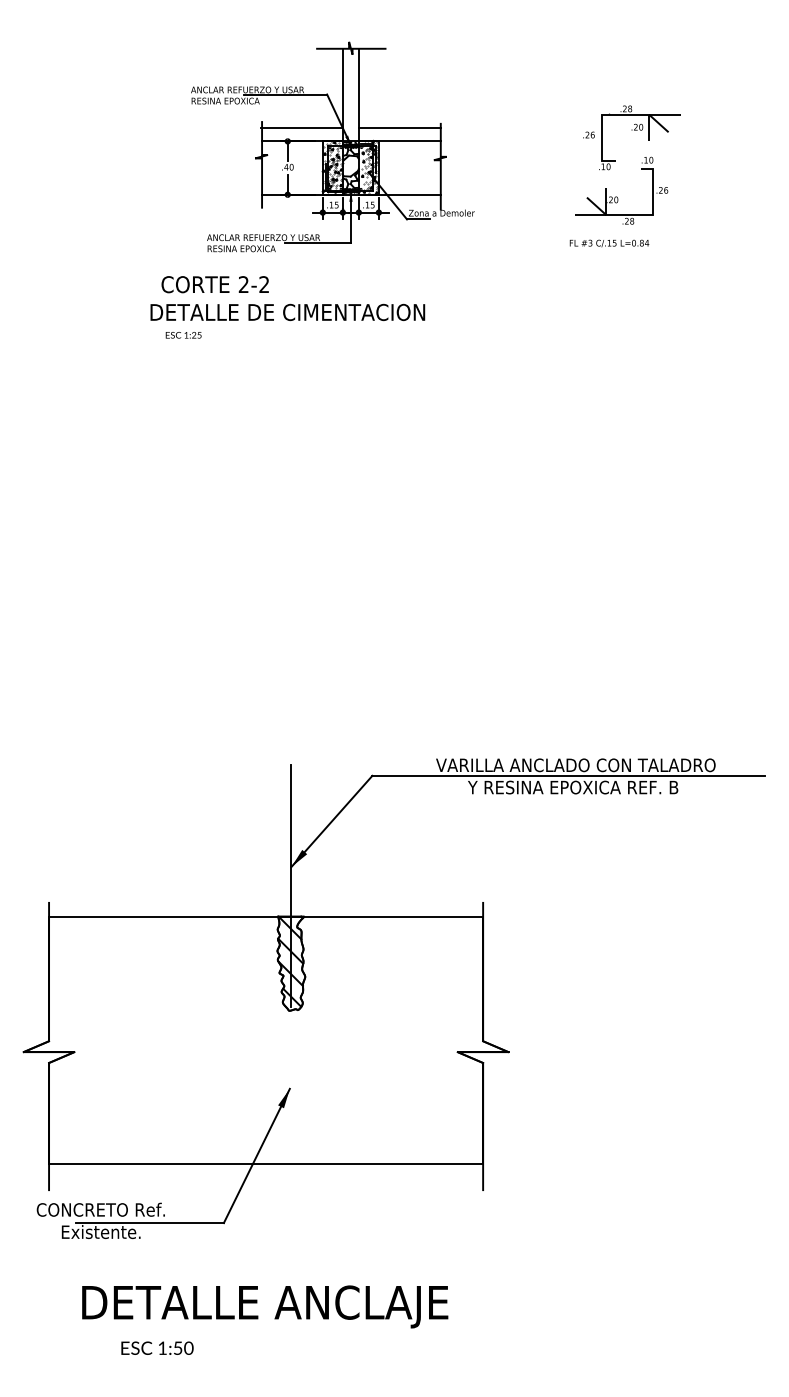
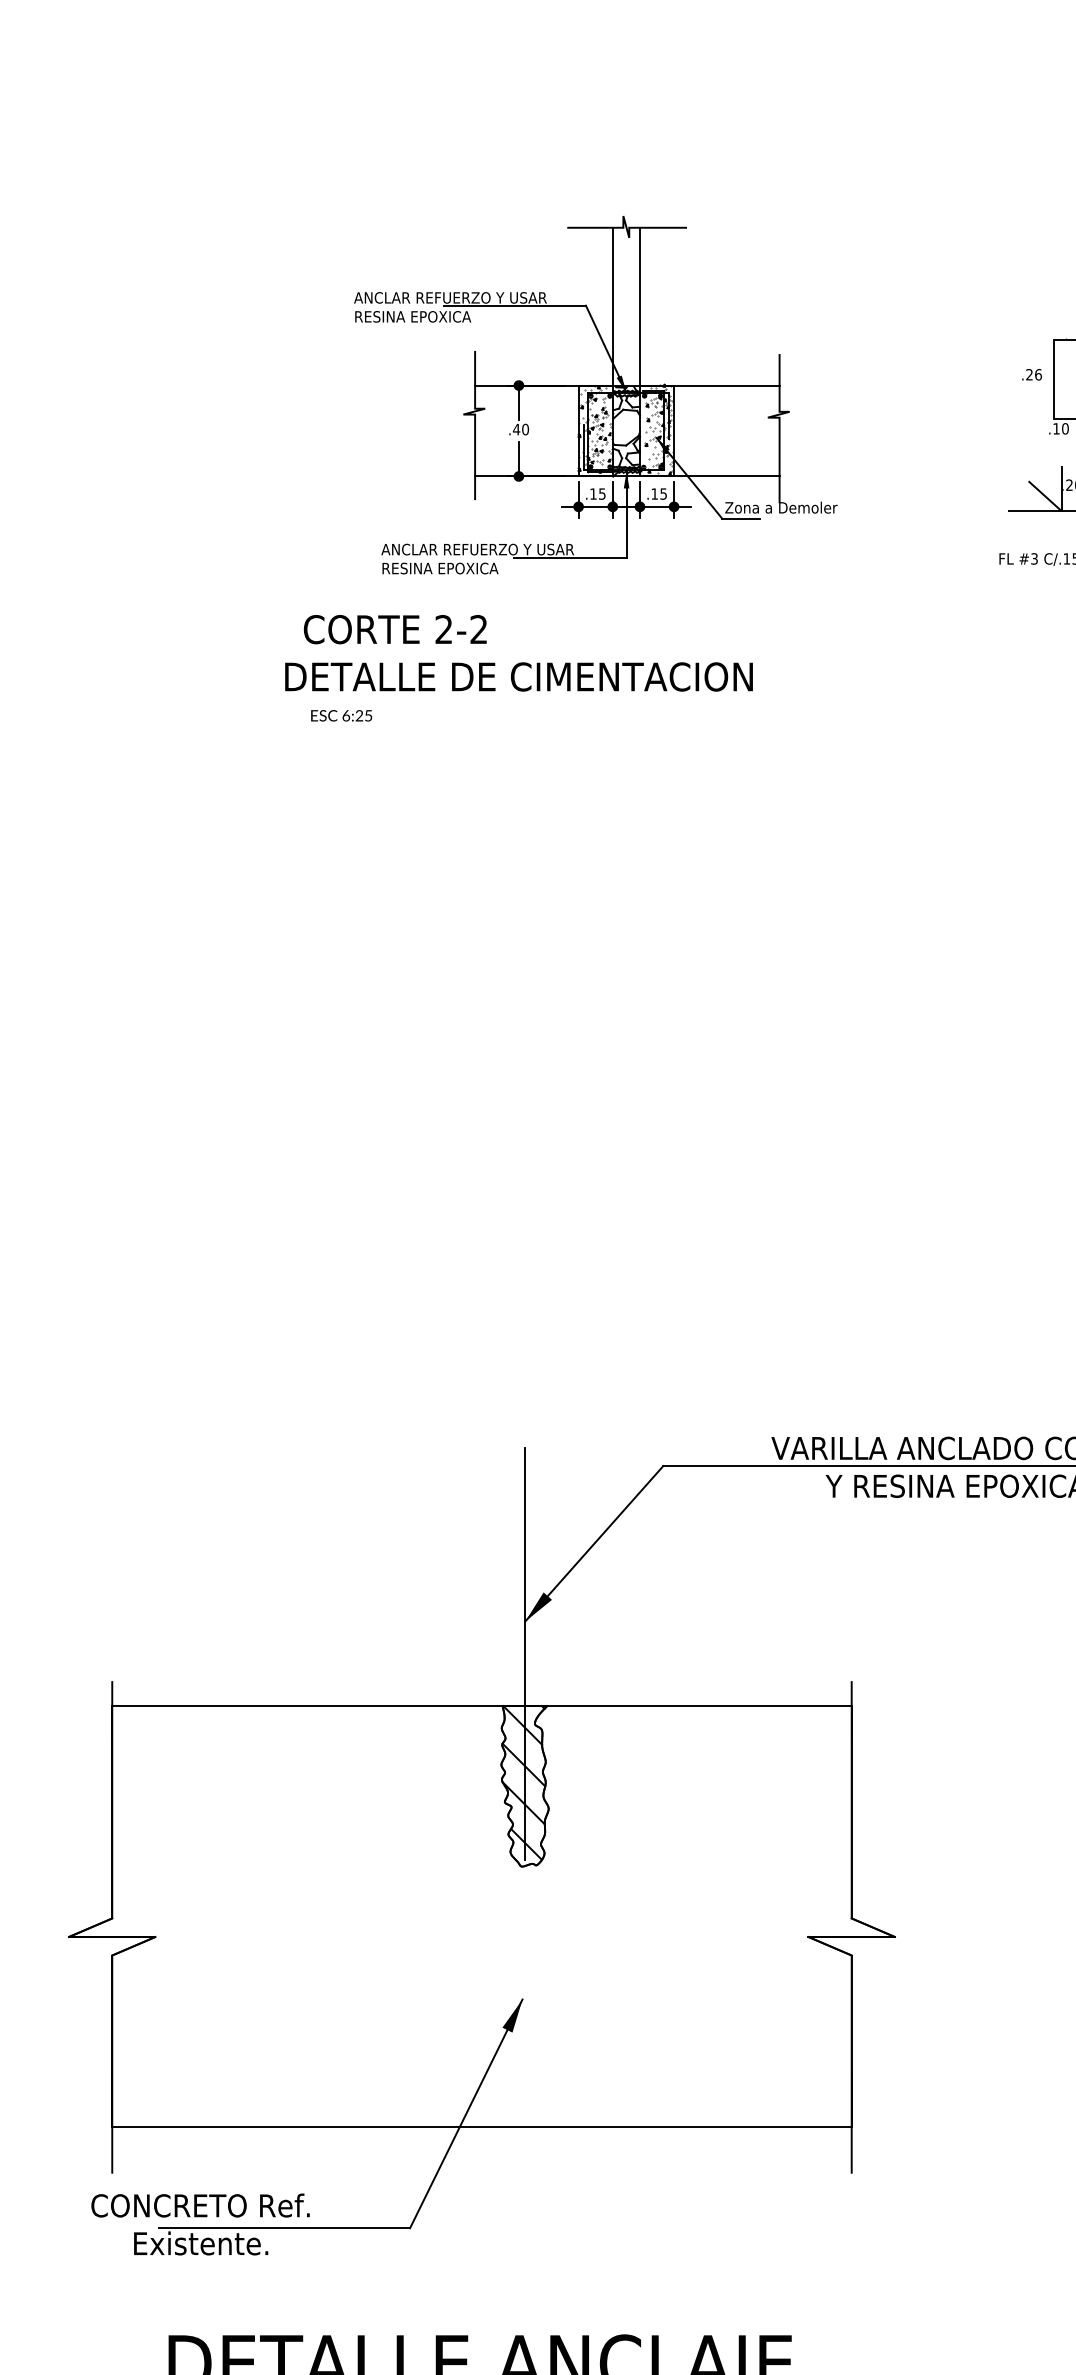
line: (301, 128) -> (542, 363), removed
line: (399, 128) -> (709, 363), removed
text: (186, 335) -> (346, 716), 1:25 -> 6:25

